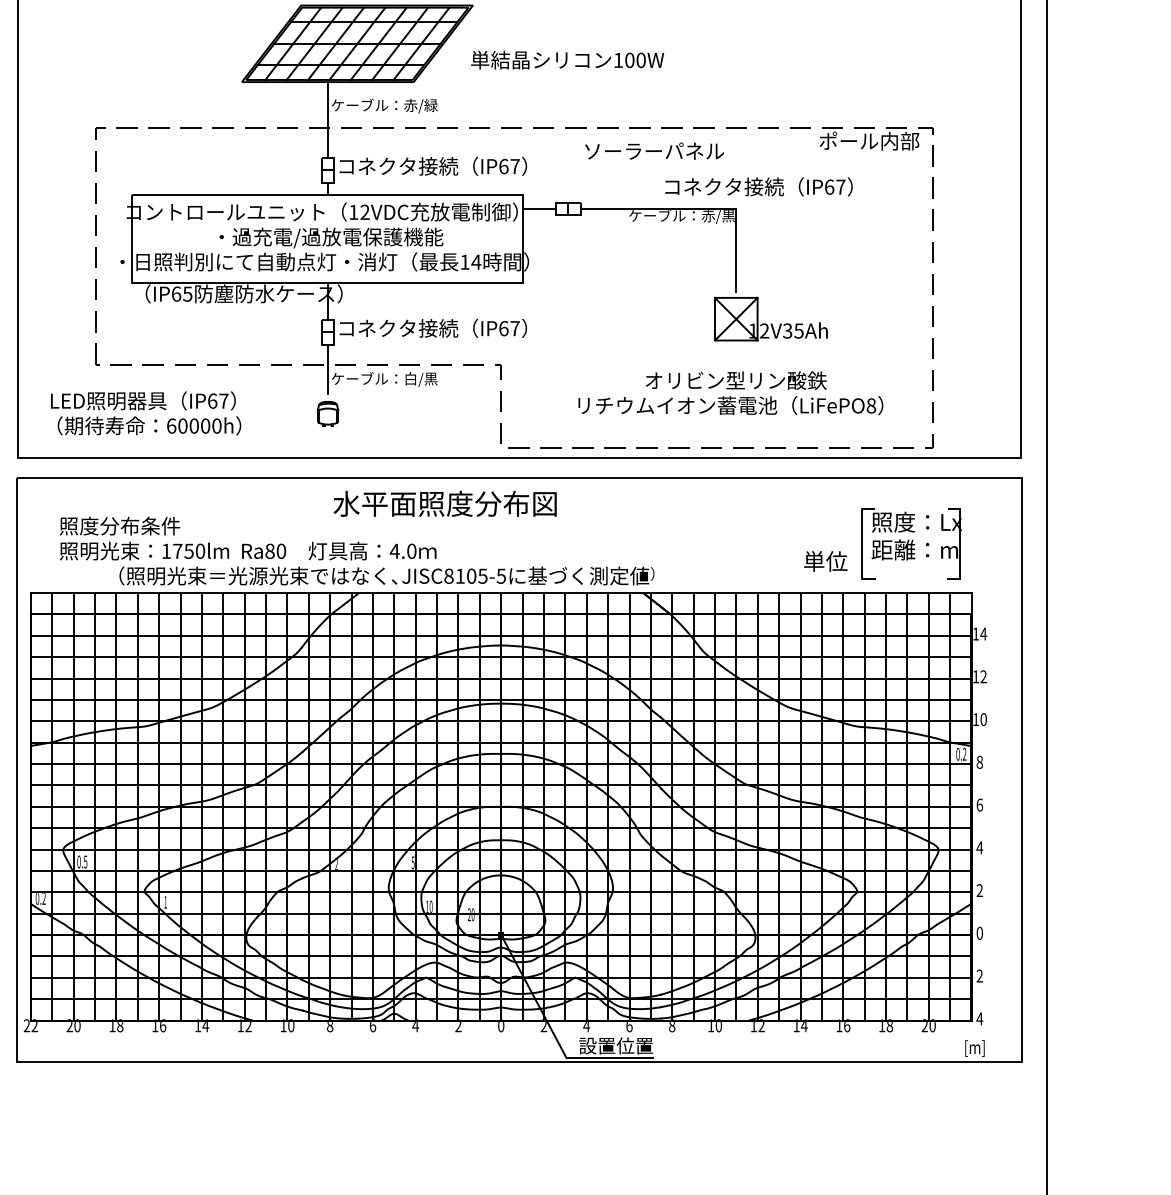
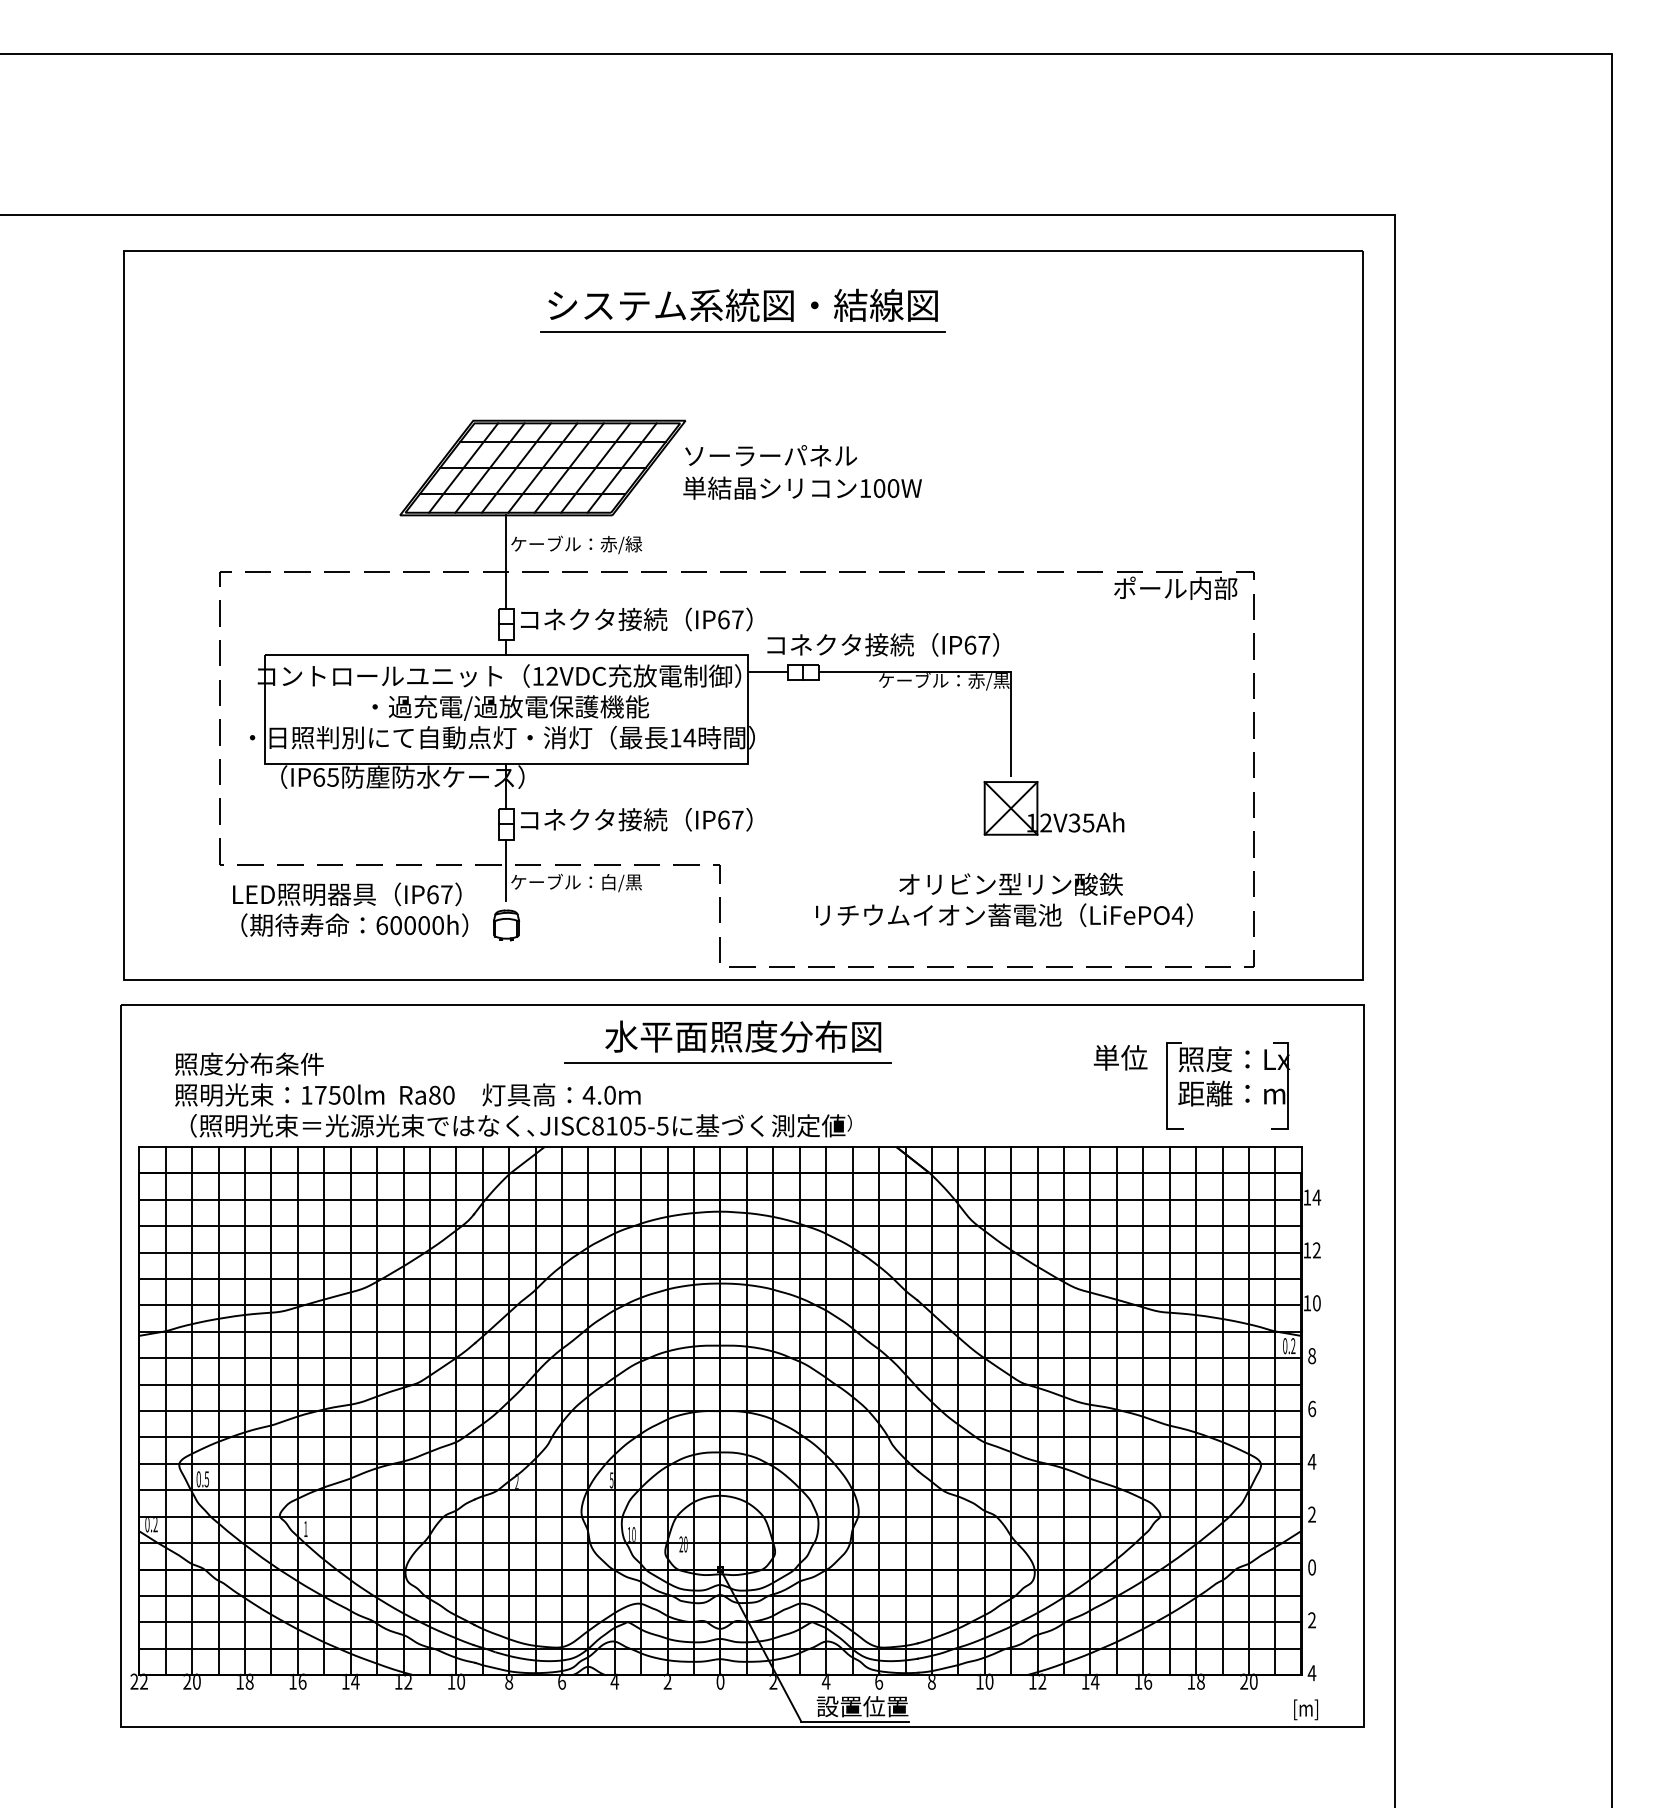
text: (654, 150) -> (771, 455), moved
text: (758, 186) -> (882, 644), moved
text: (870, 405) -> (1177, 915), LiFePO8 -> LiFePO4
text: (145, 413) -> (350, 909), moved
text: (445, 503) -> (743, 1036), moved
line: (506, 525) -> (727, 1063), added
text: (825, 561) -> (1120, 1057), moved
text: (386, 575) -> (520, 1125), moved

